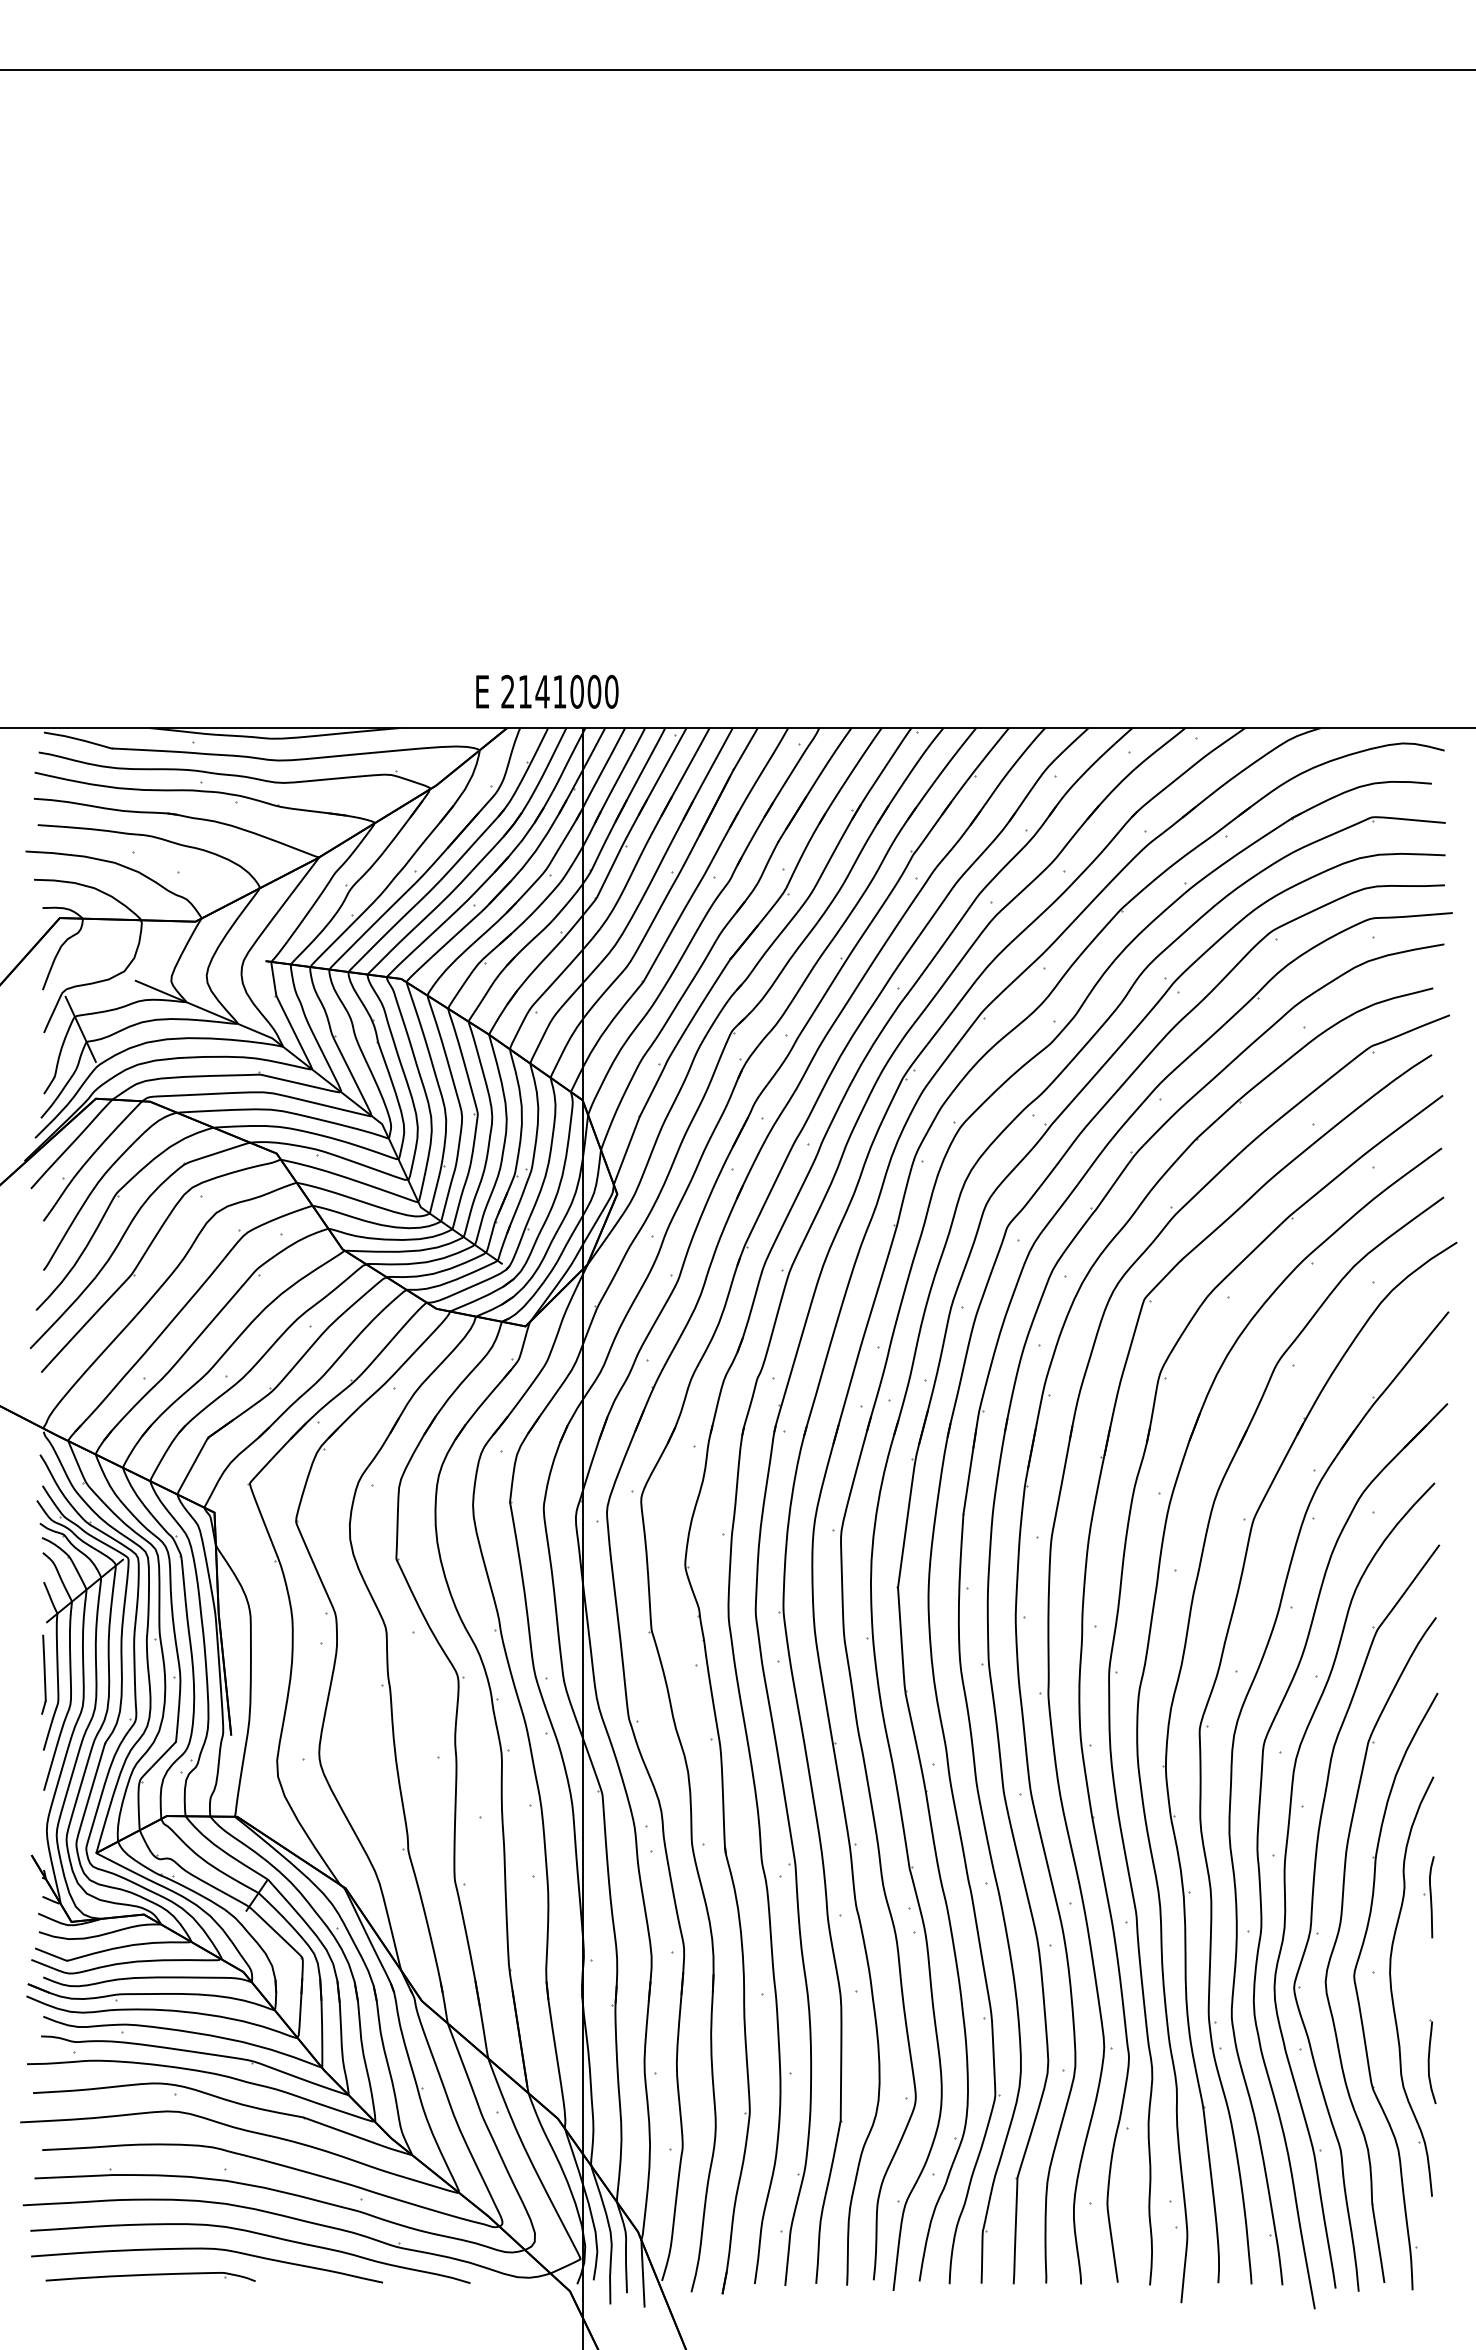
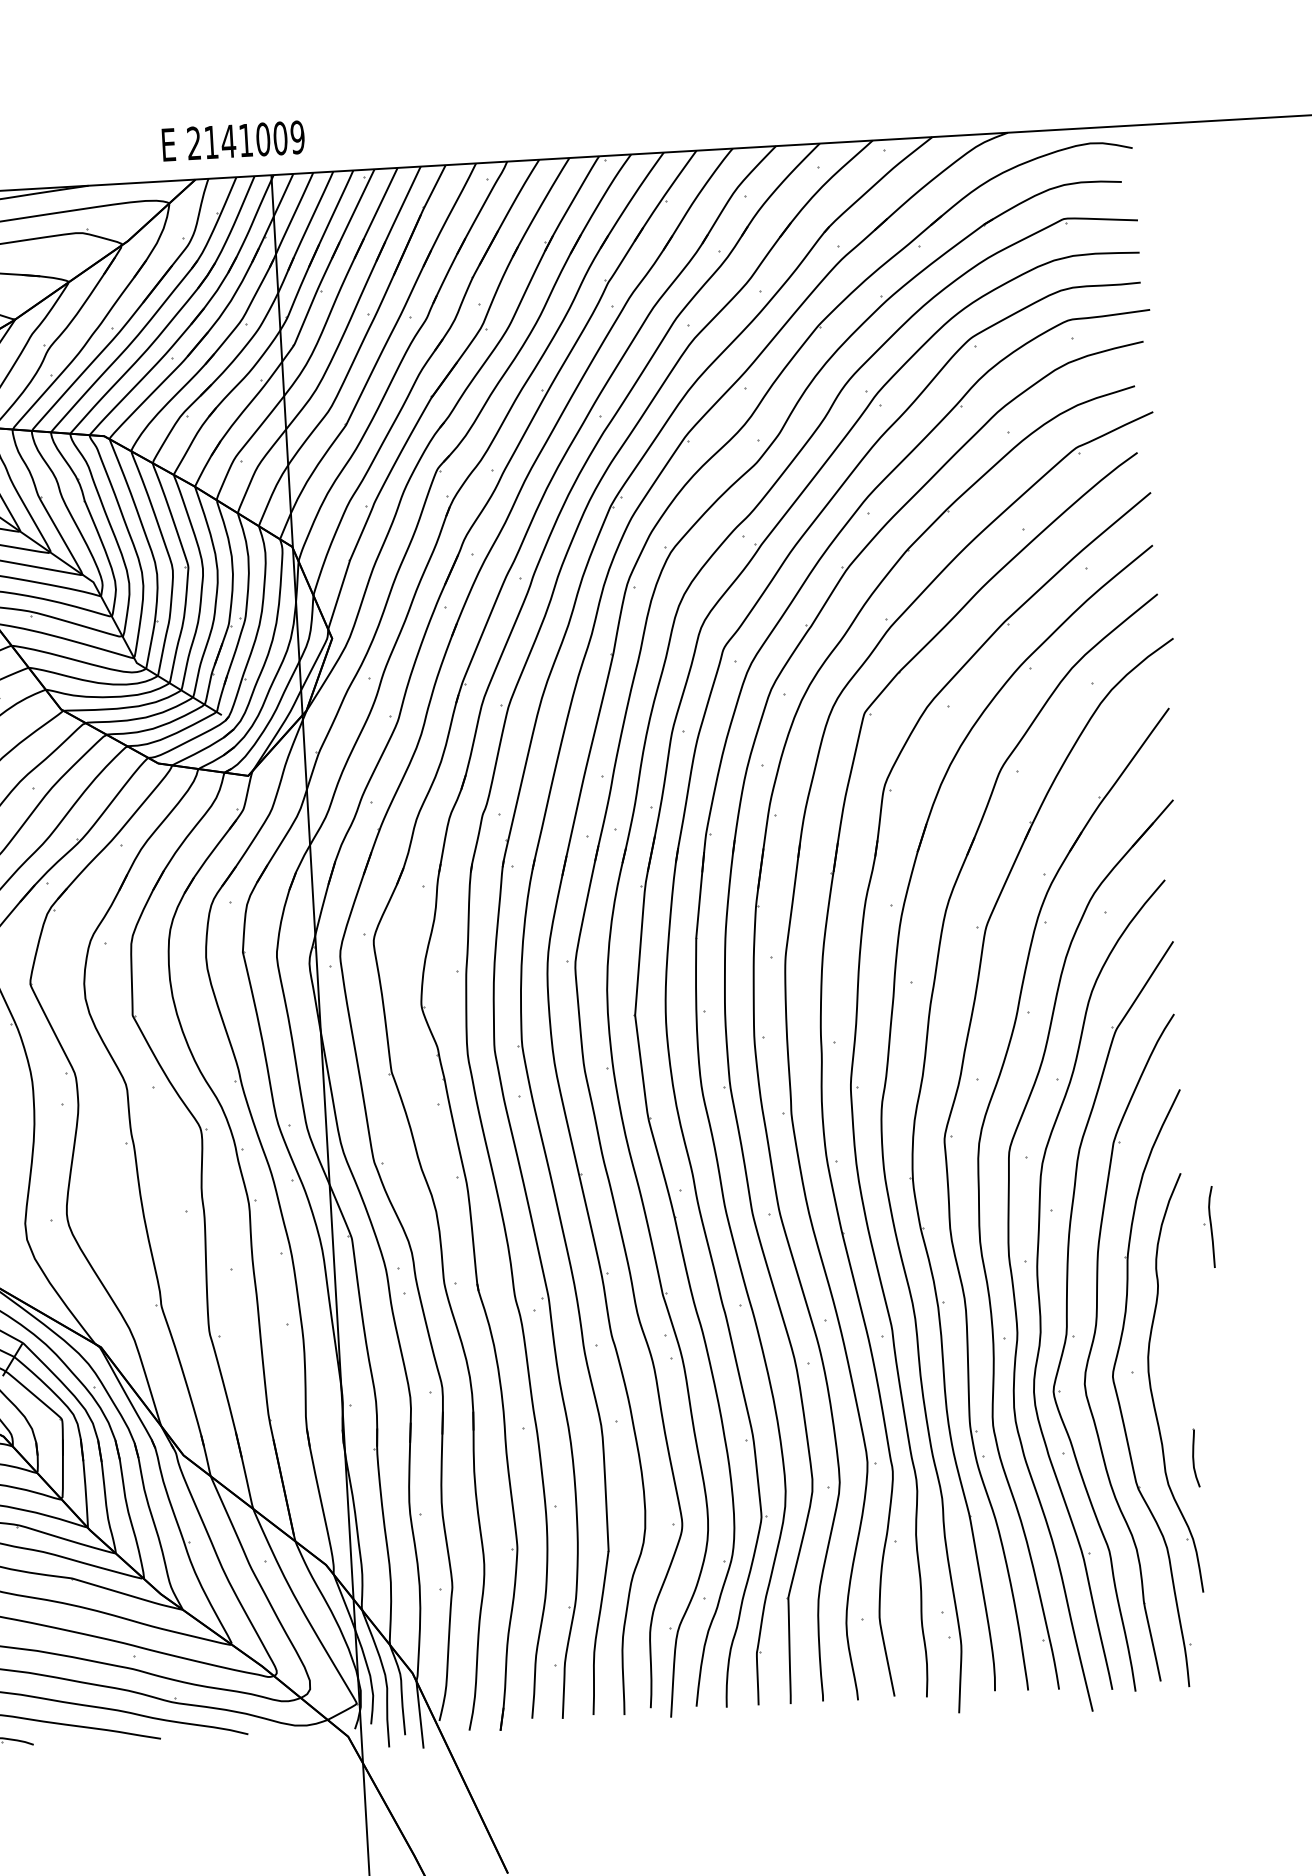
text: (611, 691) -> (297, 137), 2141000 -> 2141009
part: (1428, 1897) -> (1208, 1227), moved
part: (1431, 2061) -> (1195, 1457), size x0.7

